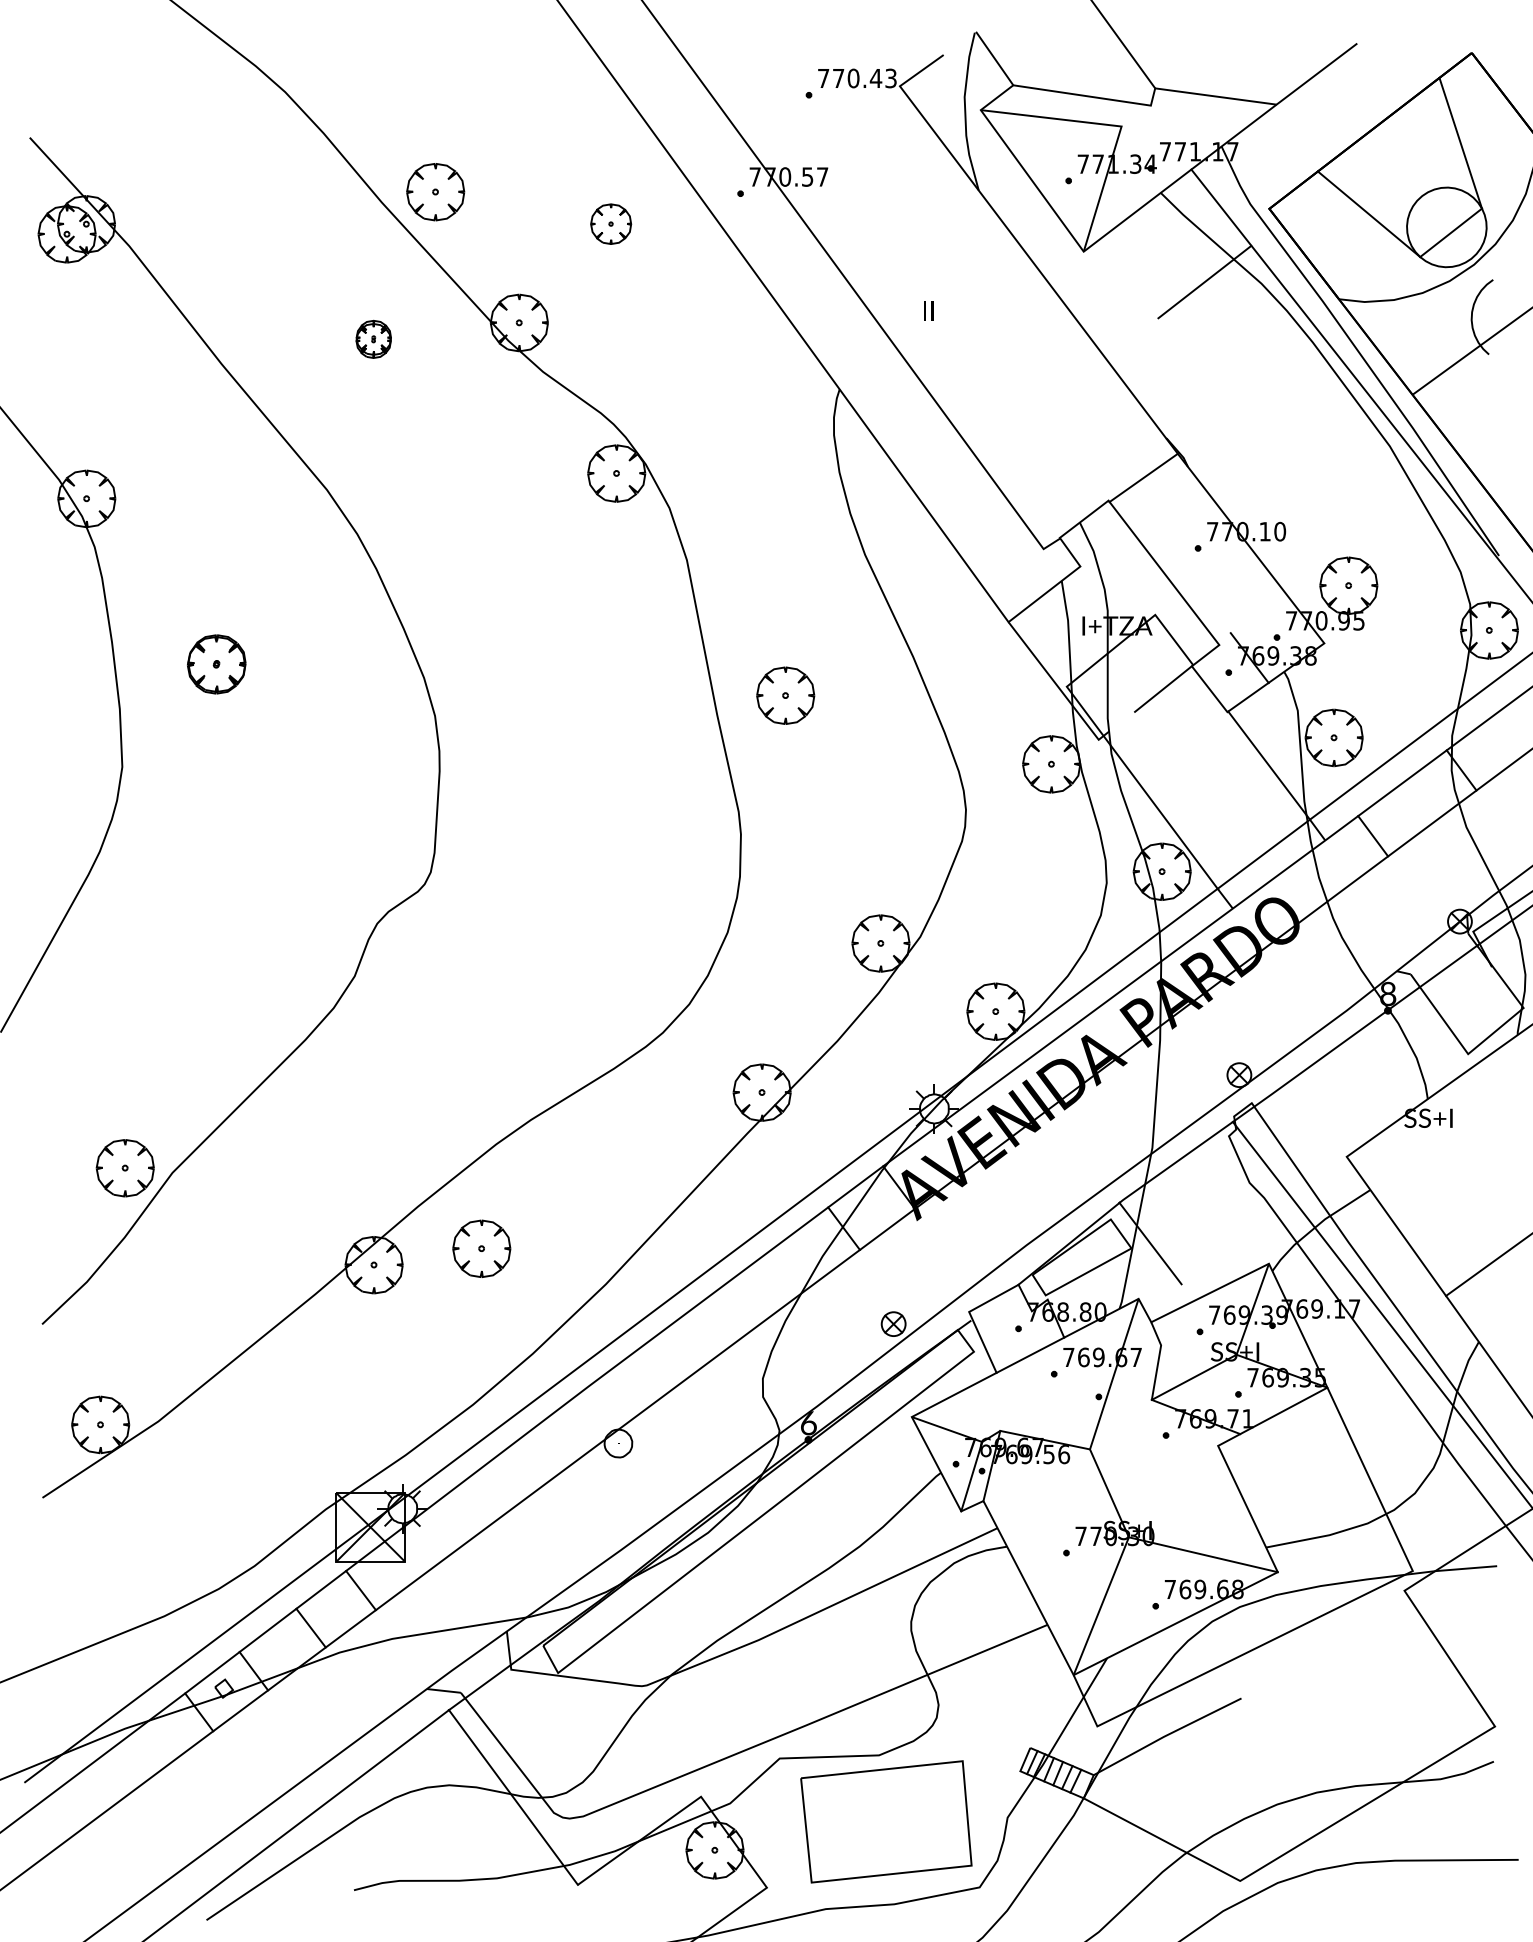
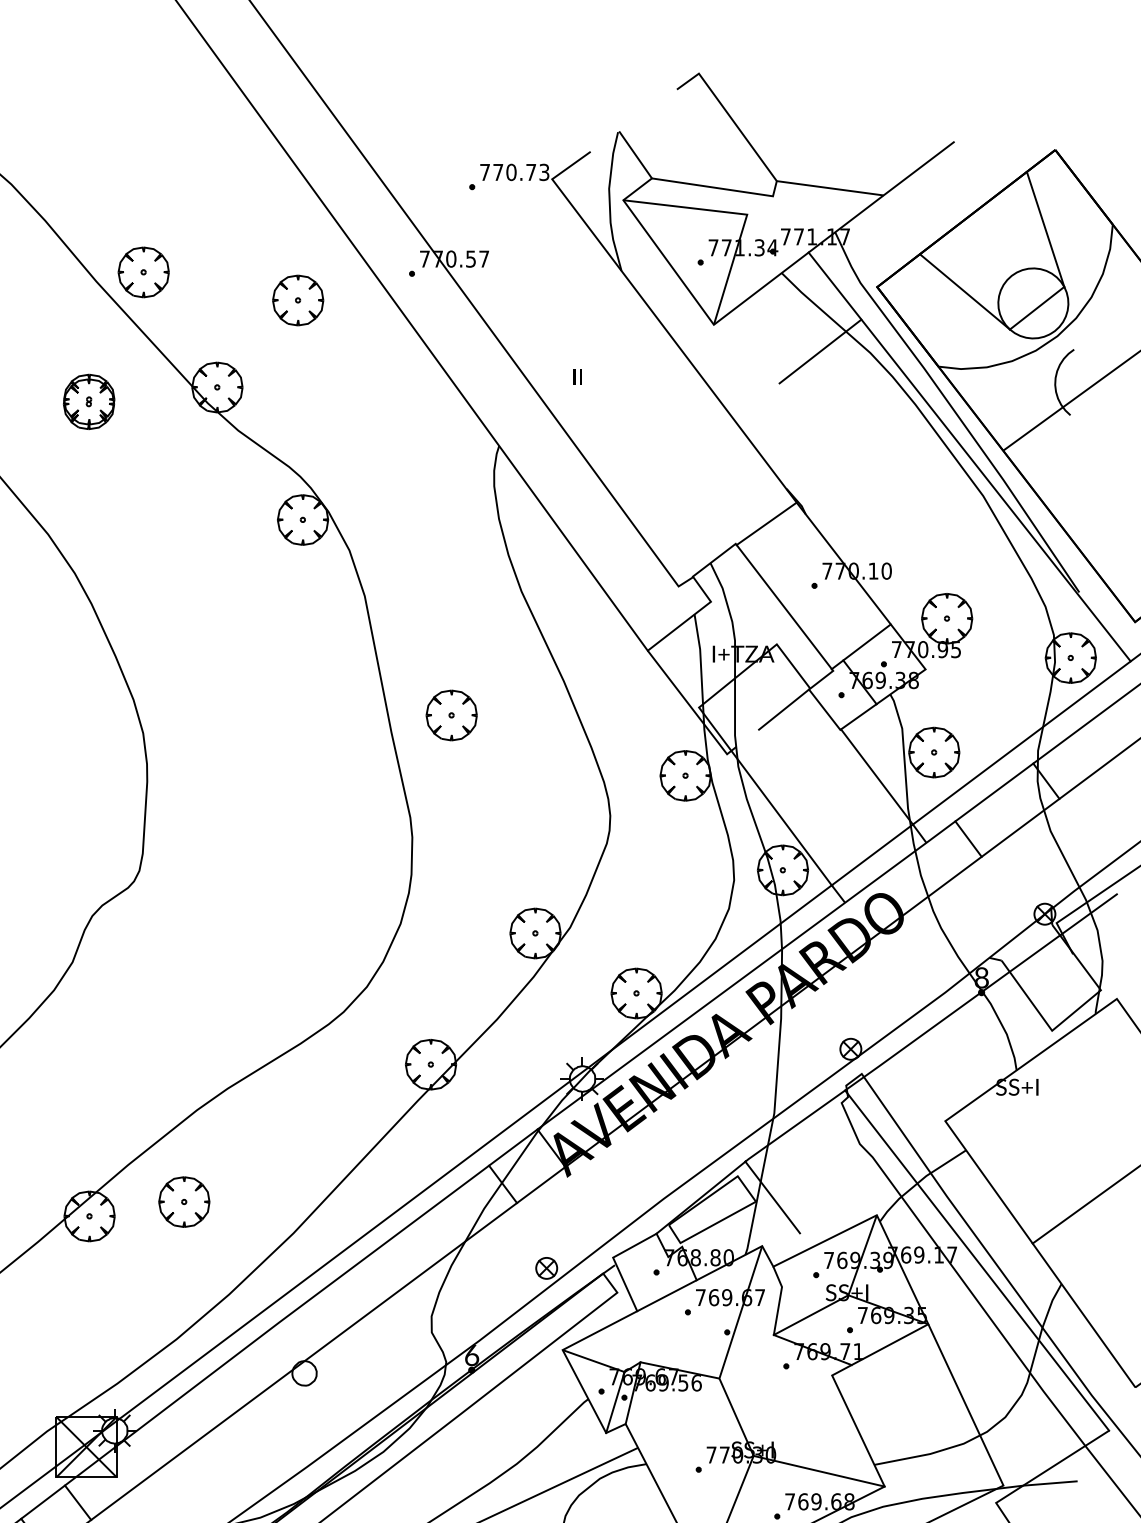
text: (875, 78) -> (530, 172), 770.43 -> 770.73
part: (610, 224) -> (297, 300), size x1.43
part: (373, 339) -> (89, 402), size x1.67
line: (1250, 617) -> (860, 646), added

